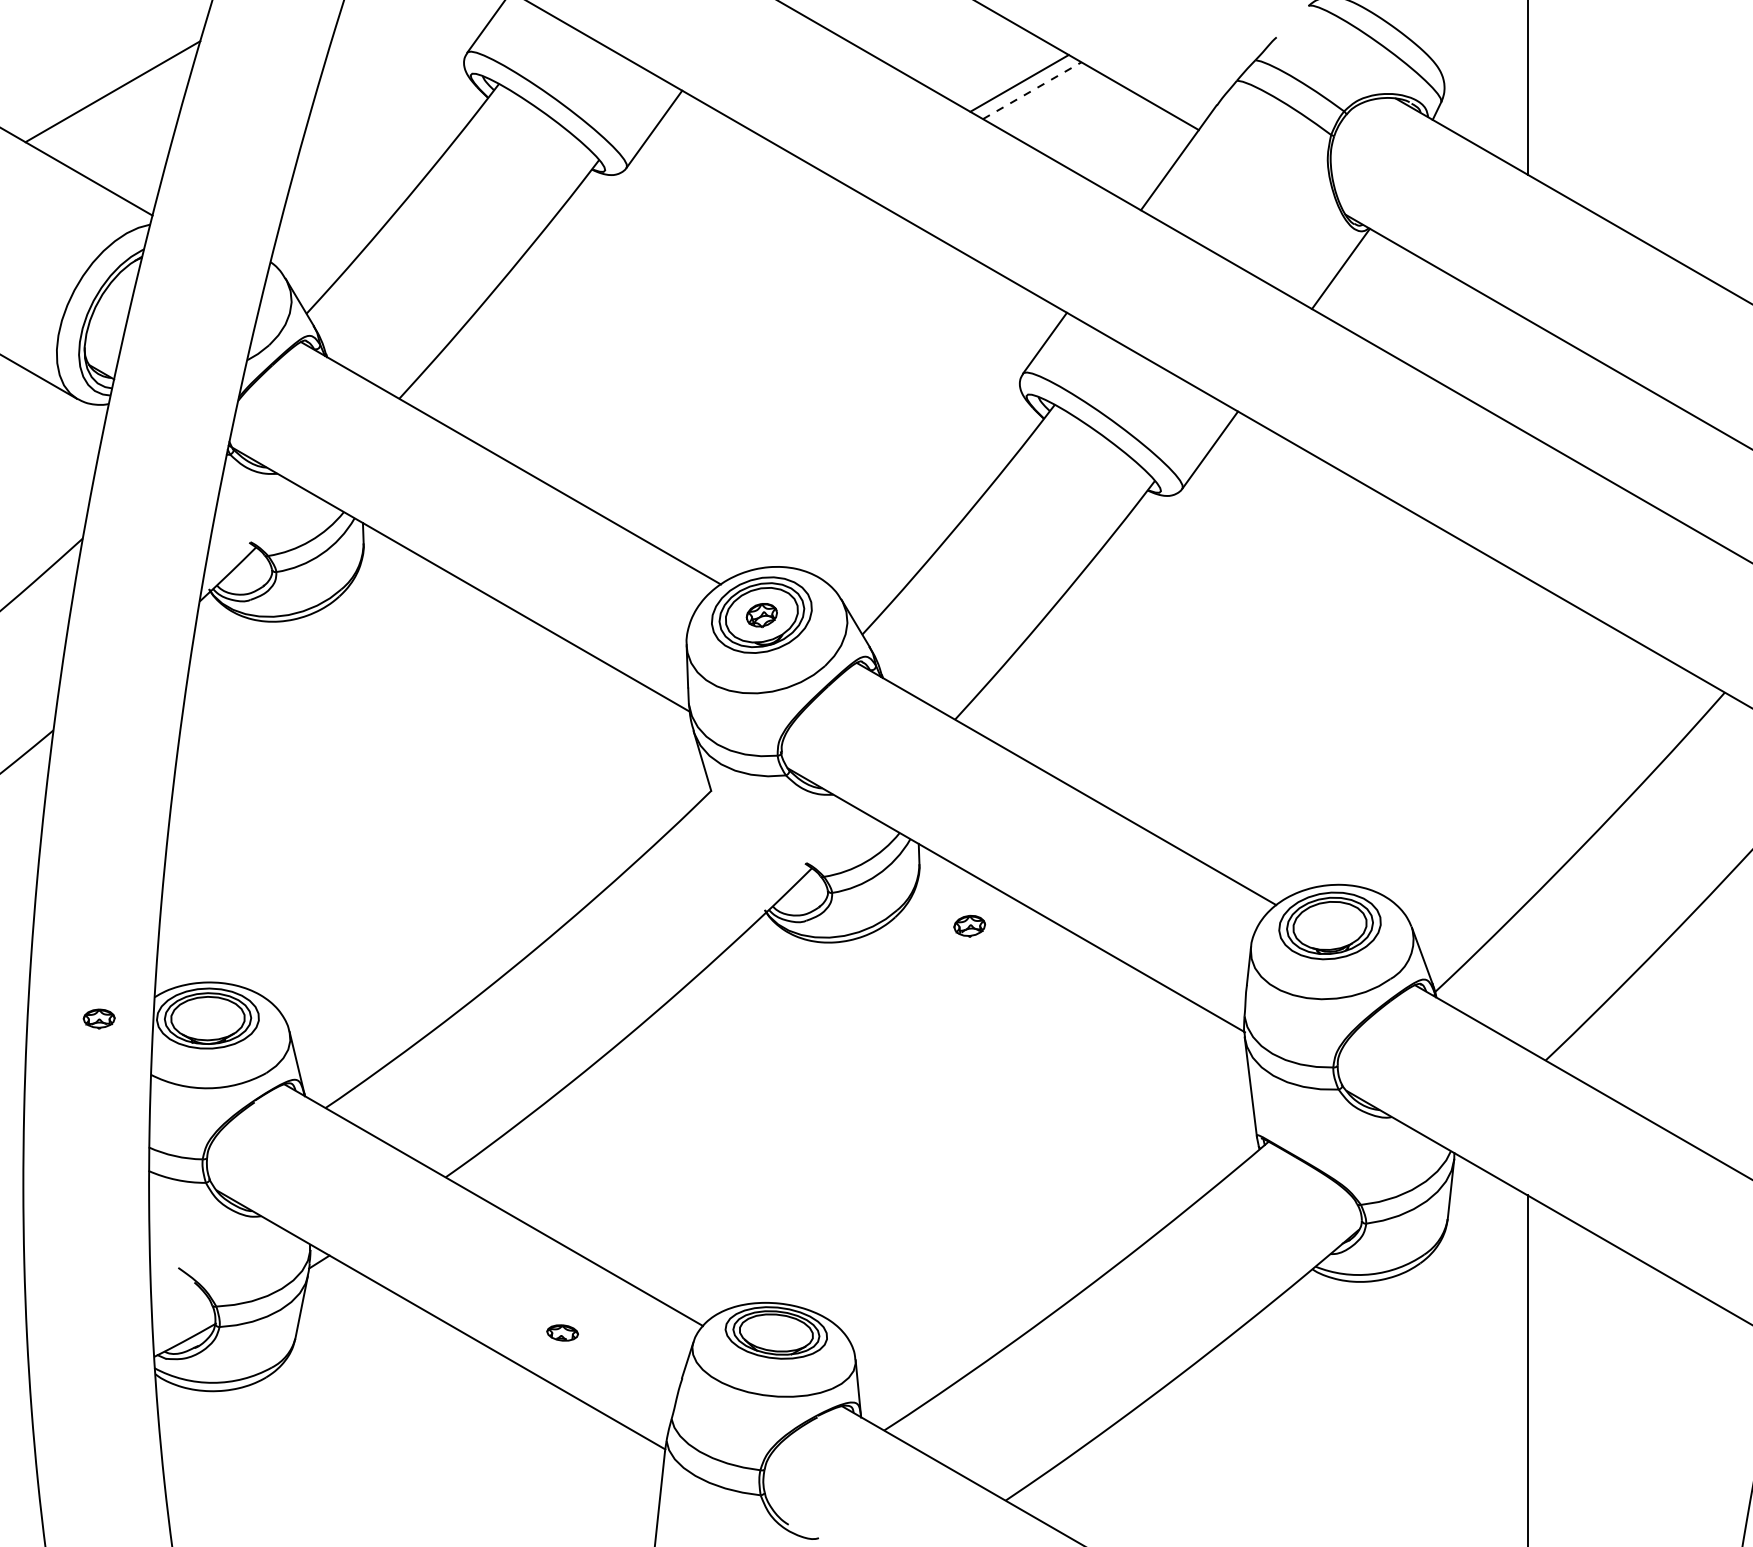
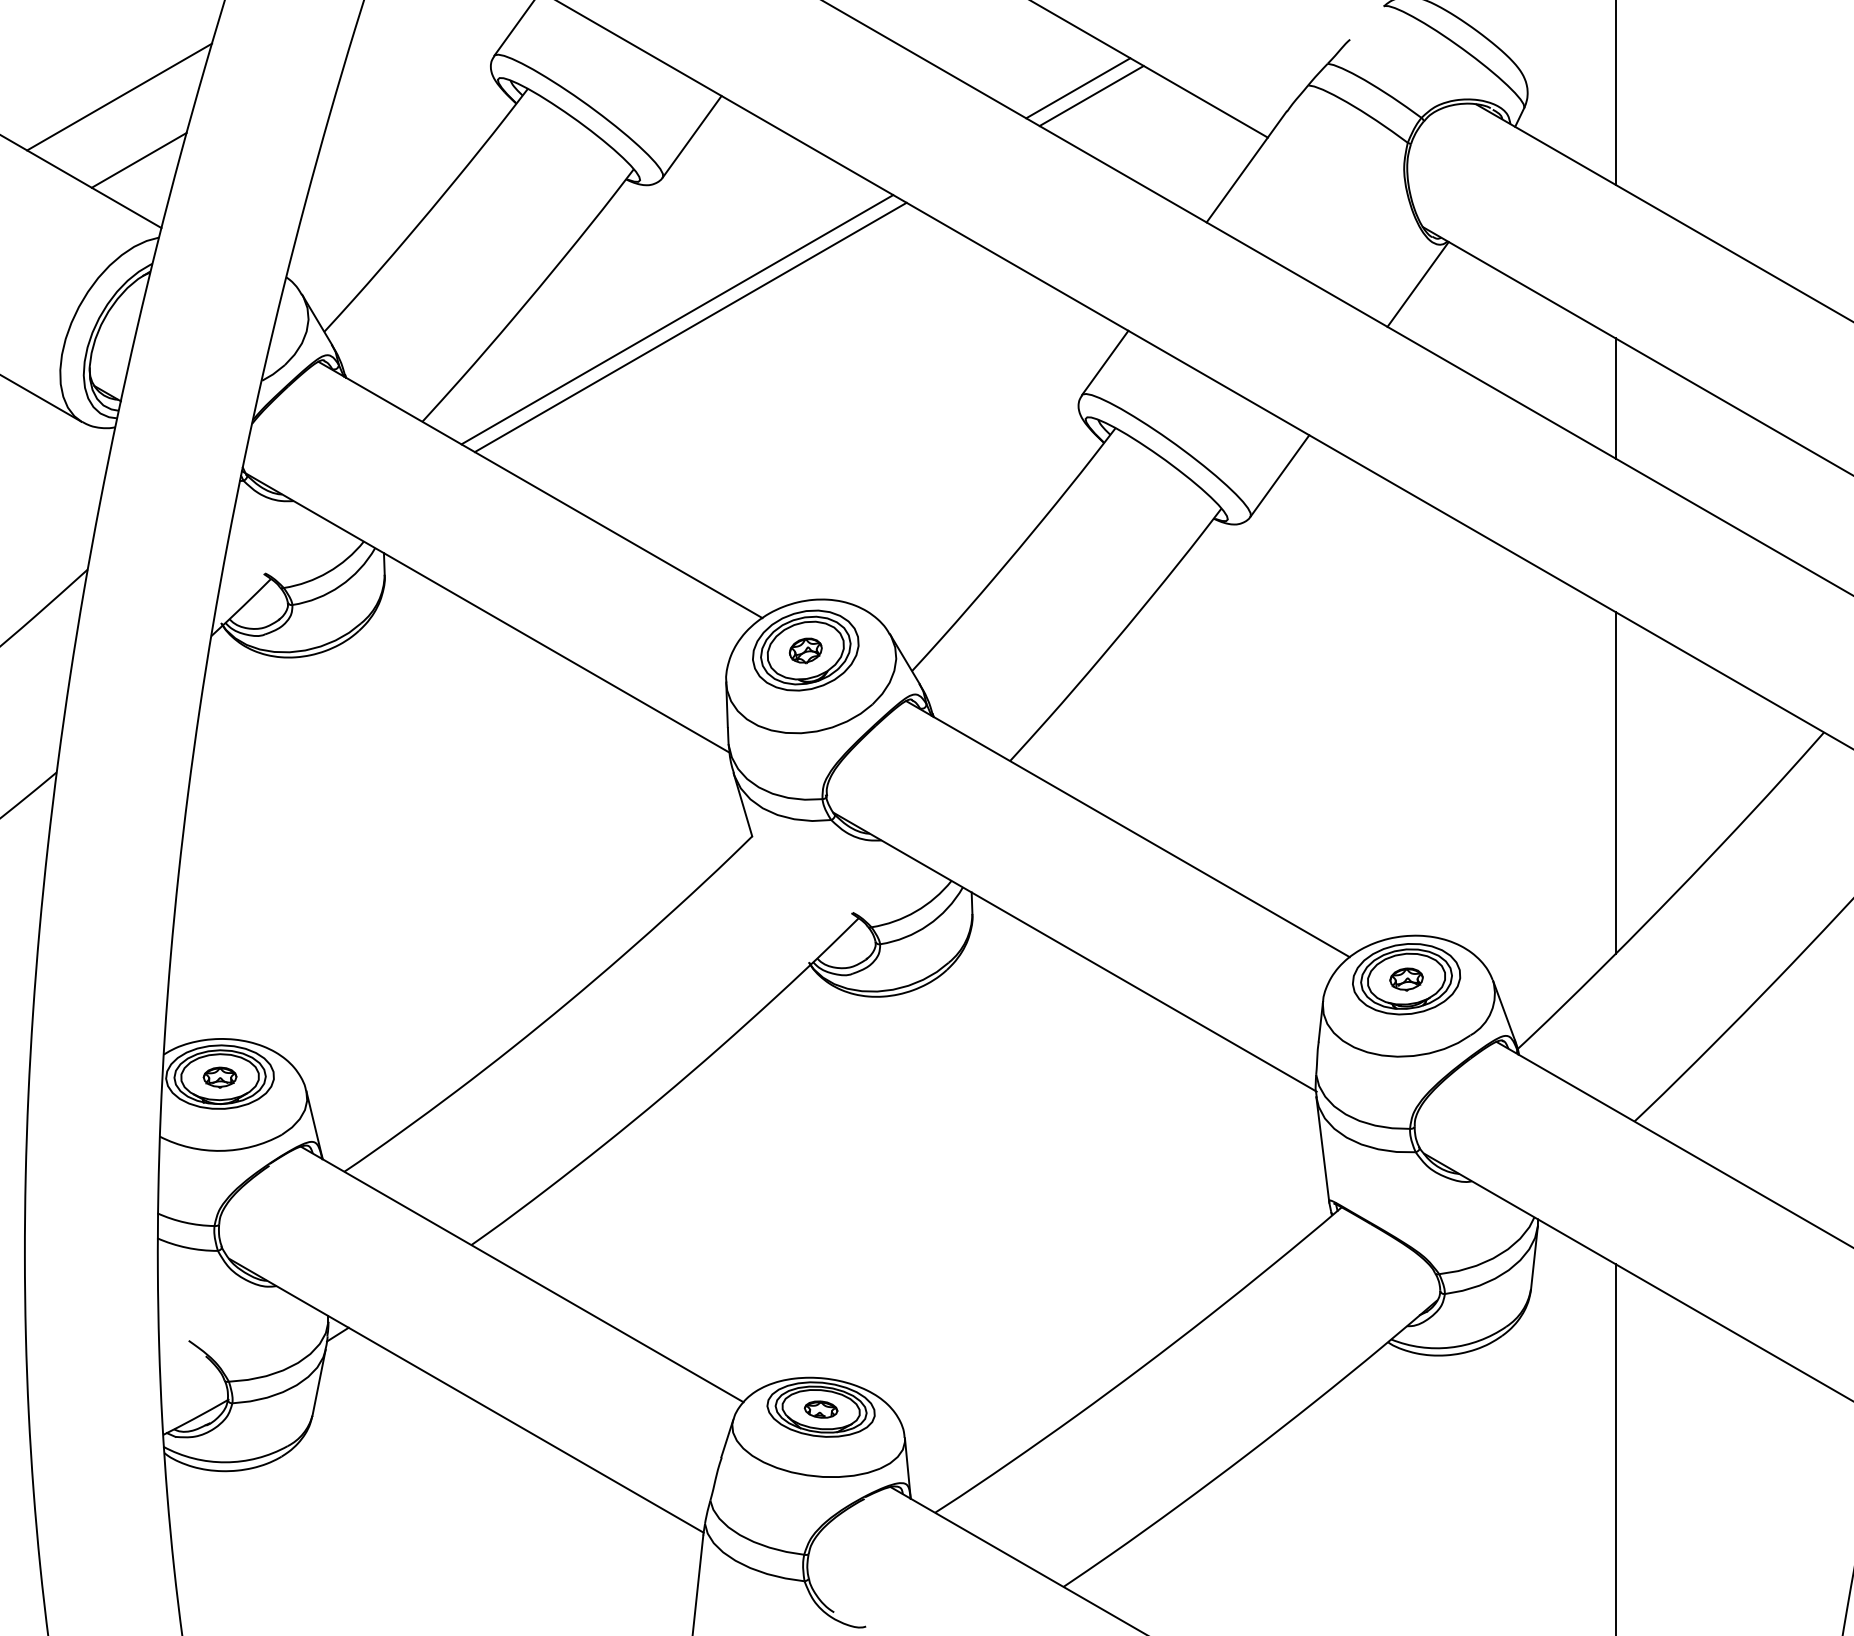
line: (1033, 90) -> (1092, 95), dashed -> solid
line: (130, 150) -> (138, 159), added
line: (640, 302) -> (677, 319), added
line: (652, 309) -> (690, 327), added
line: (1527, 376) -> (1615, 398), added
line: (1527, 739) -> (1615, 782), added
part: (969, 926) -> (1406, 979), moved
part: (98, 1018) -> (219, 1077), moved
part: (562, 1332) -> (820, 1409), moved

